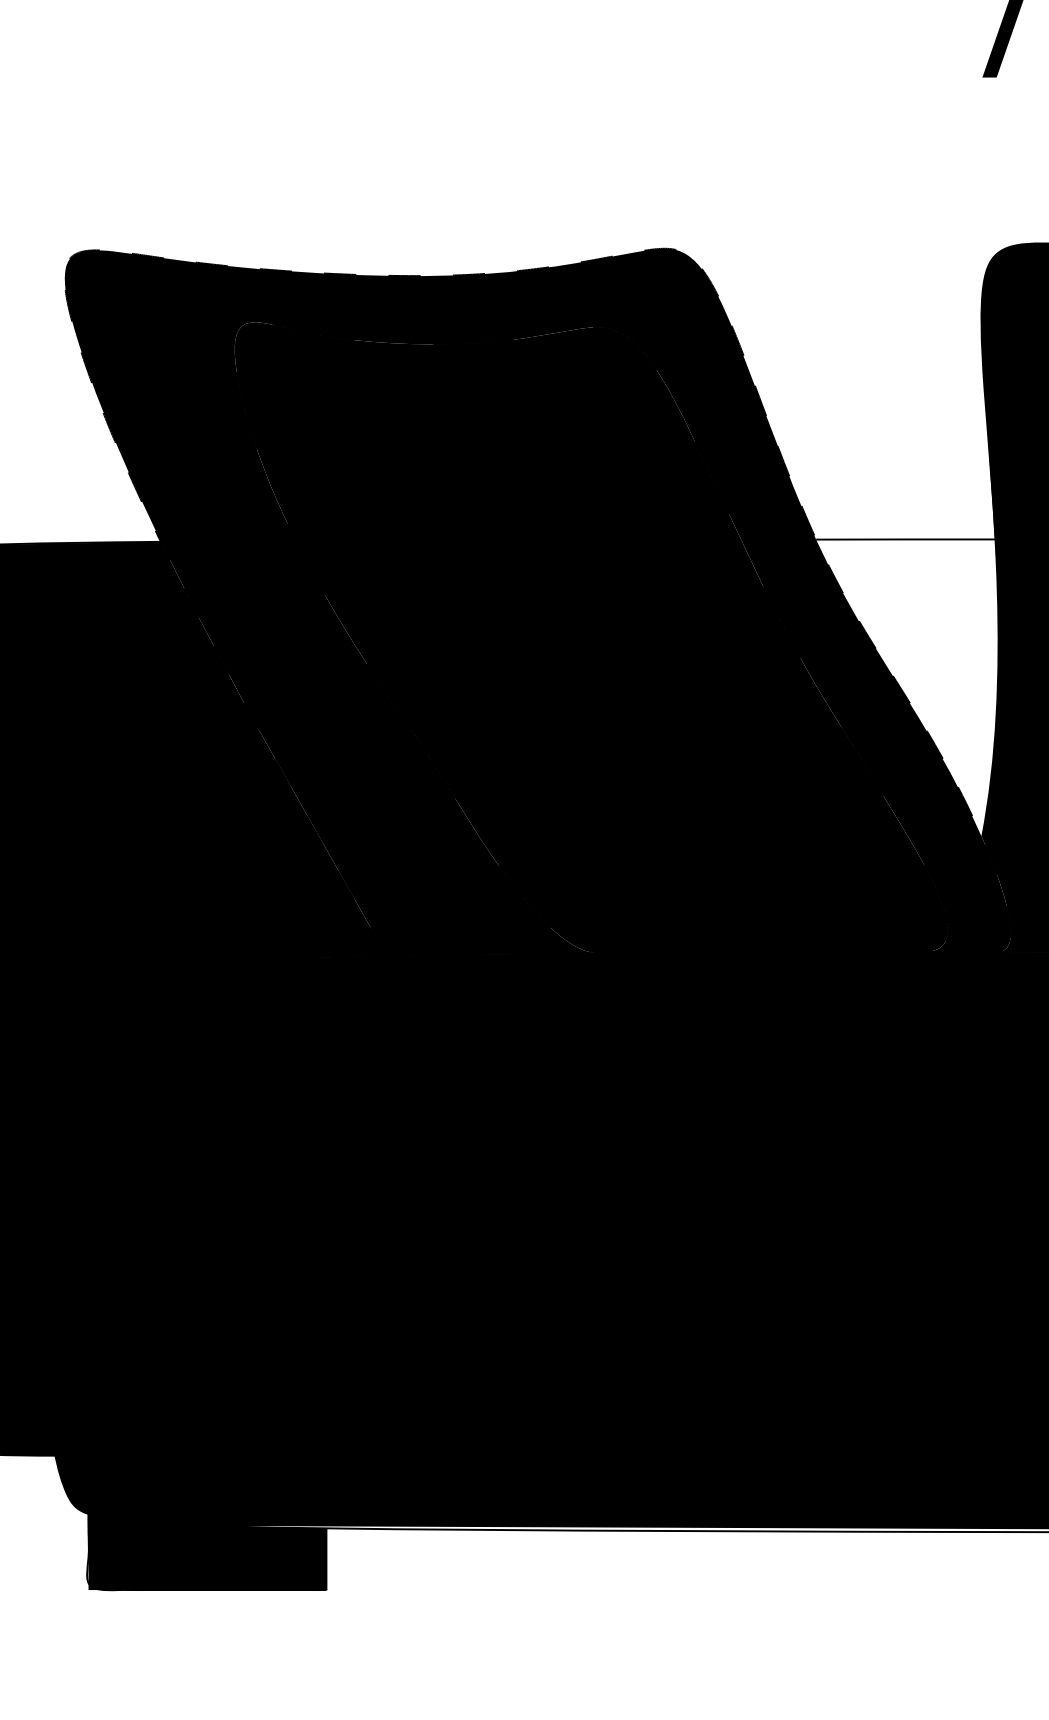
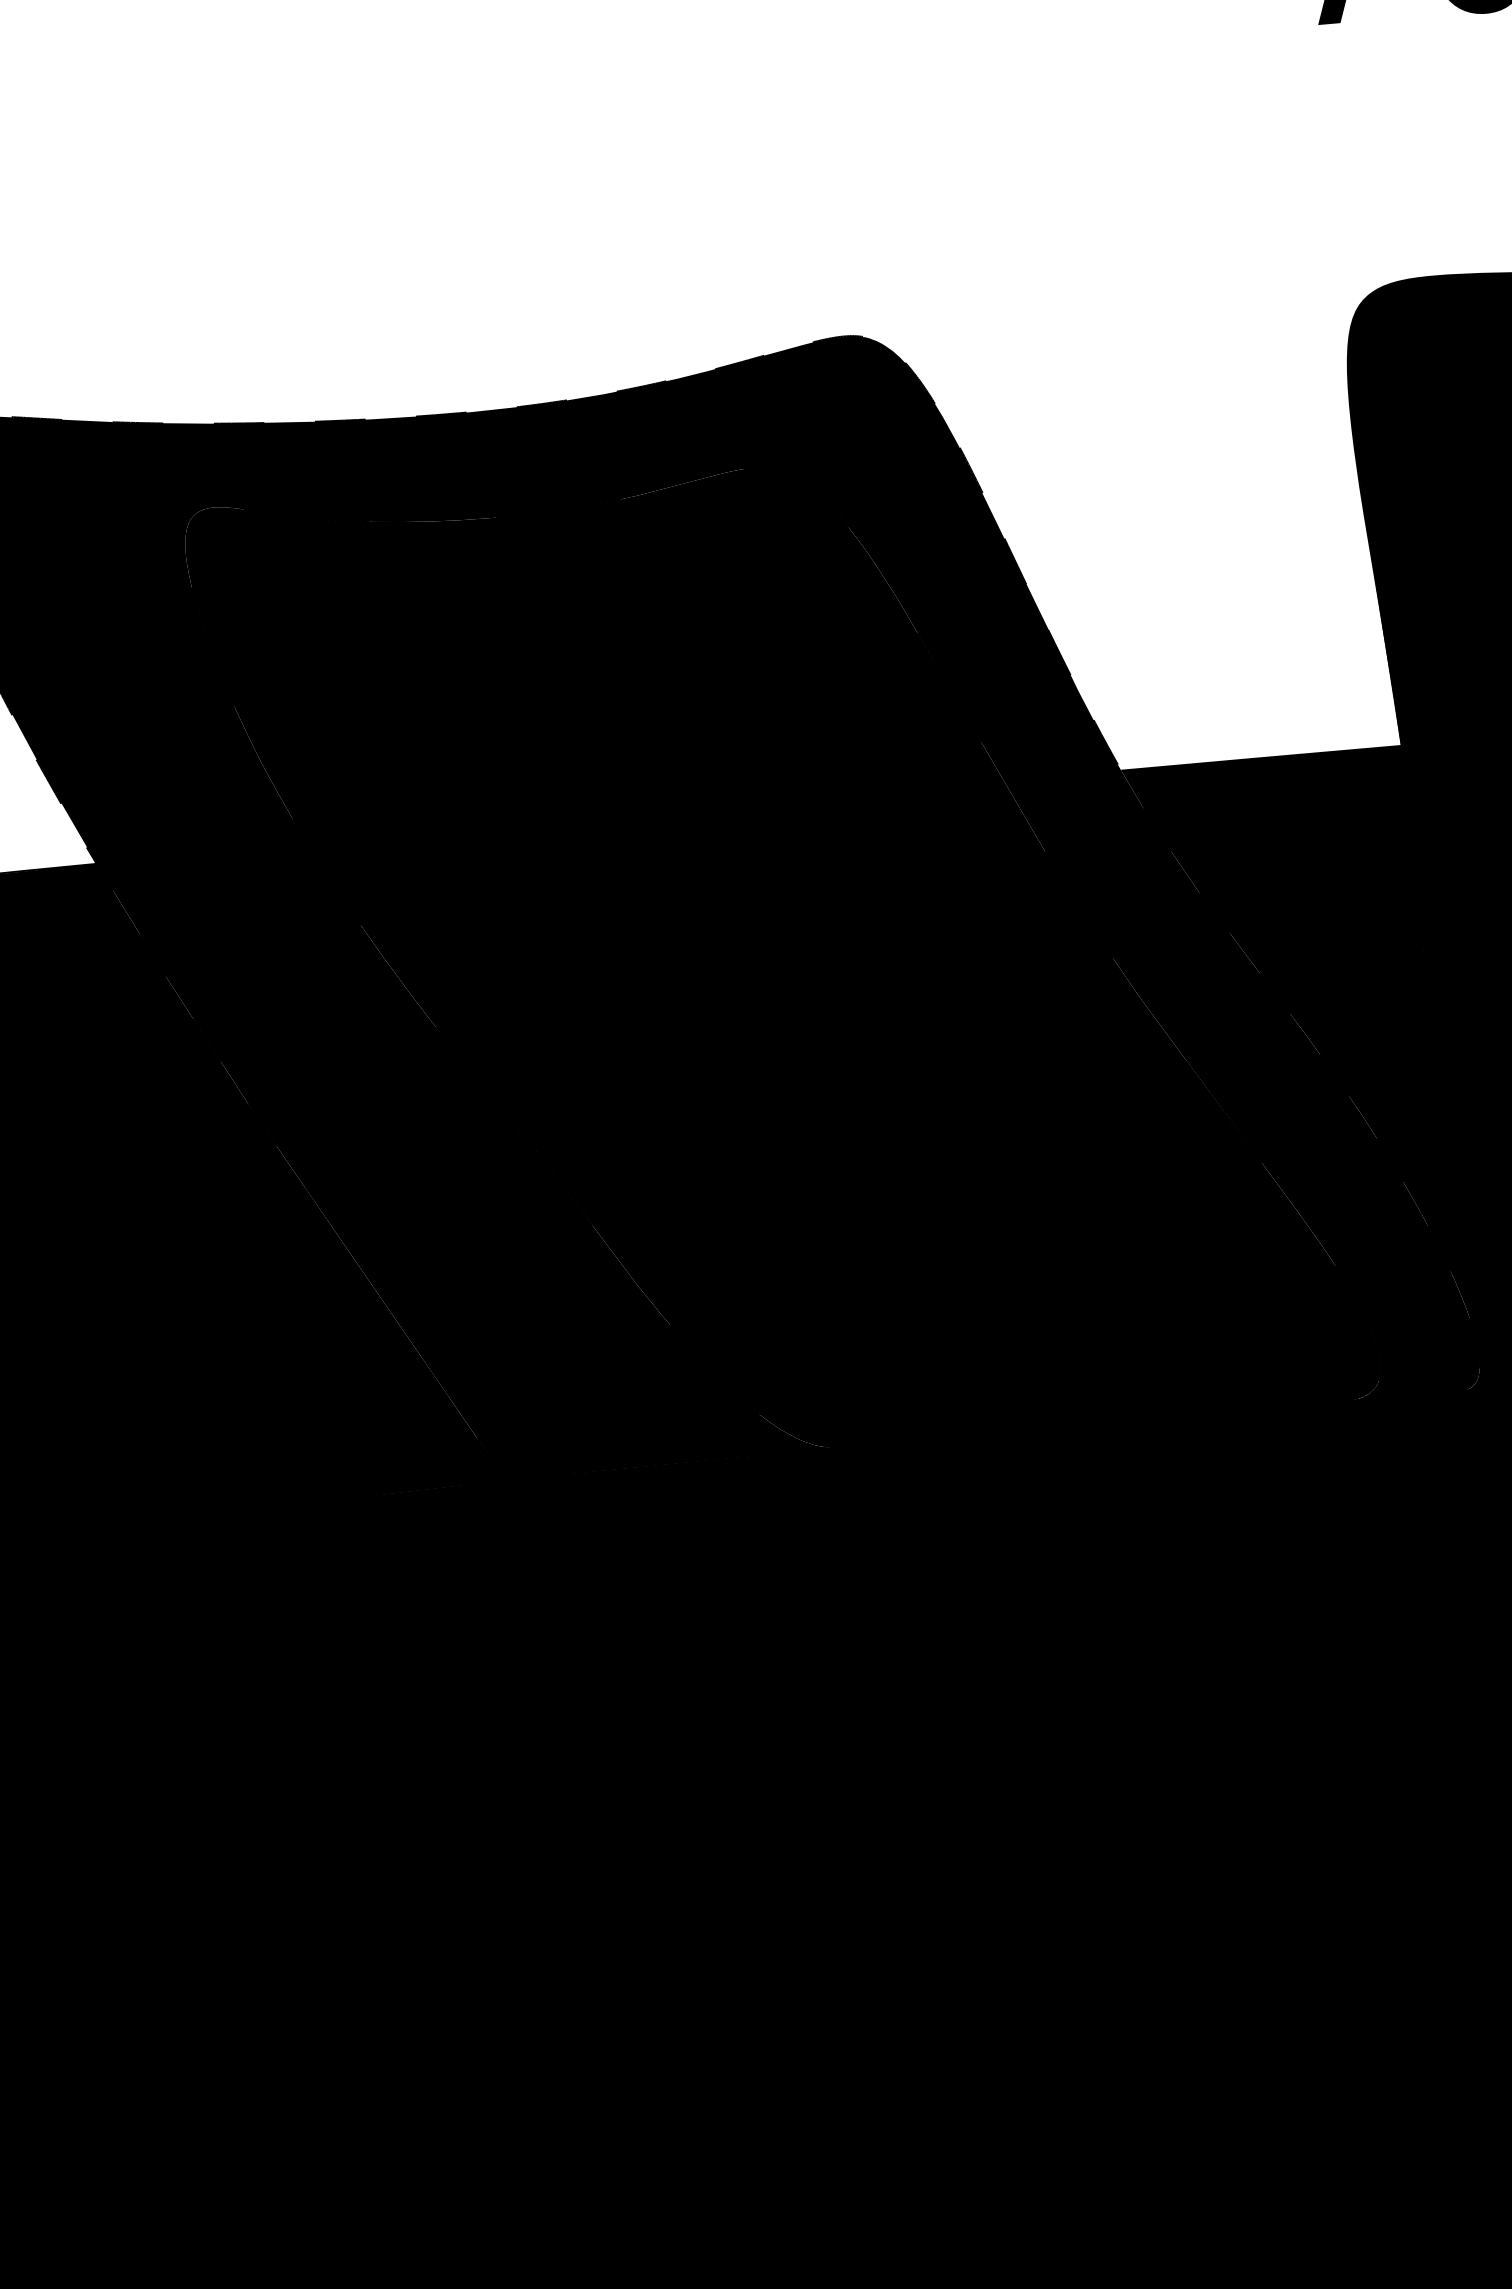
fill: (907, 688) -> (1284, 991), added

